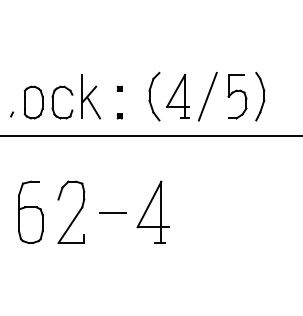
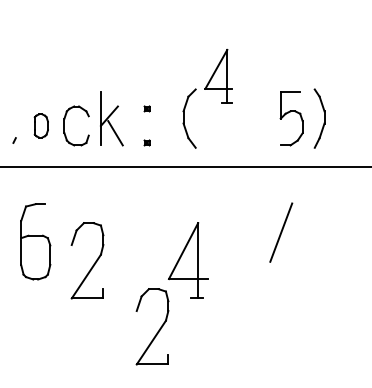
part: (177, 96) -> (218, 76), moved
line: (208, 96) -> (281, 232), moved
part: (33, 102) -> (41, 125), size x0.6
part: (30, 212) -> (35, 241), moved
line: (112, 213) -> (138, 262), removed
part: (128, 269) -> (157, 331), added

